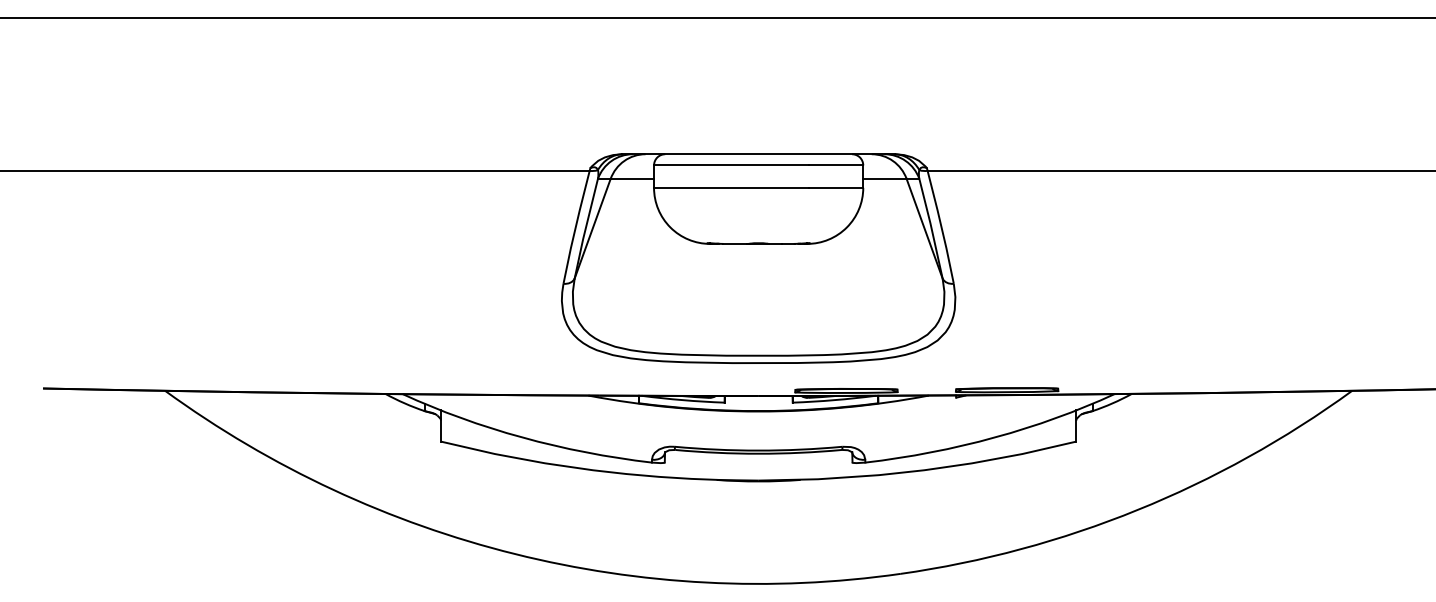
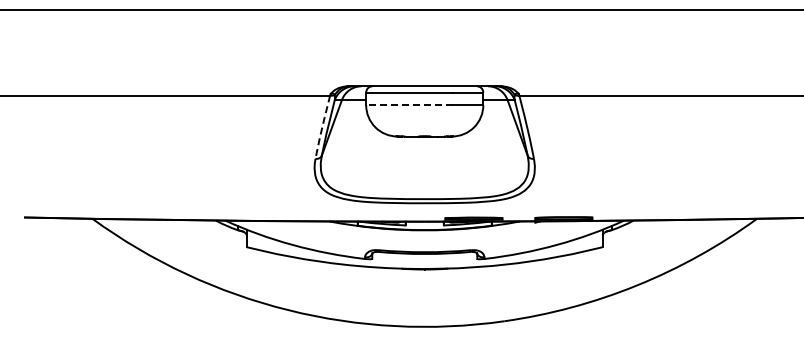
line: (731, 188) -> (409, 105), solid -> dashed
line: (576, 227) -> (322, 127), solid -> dashed

